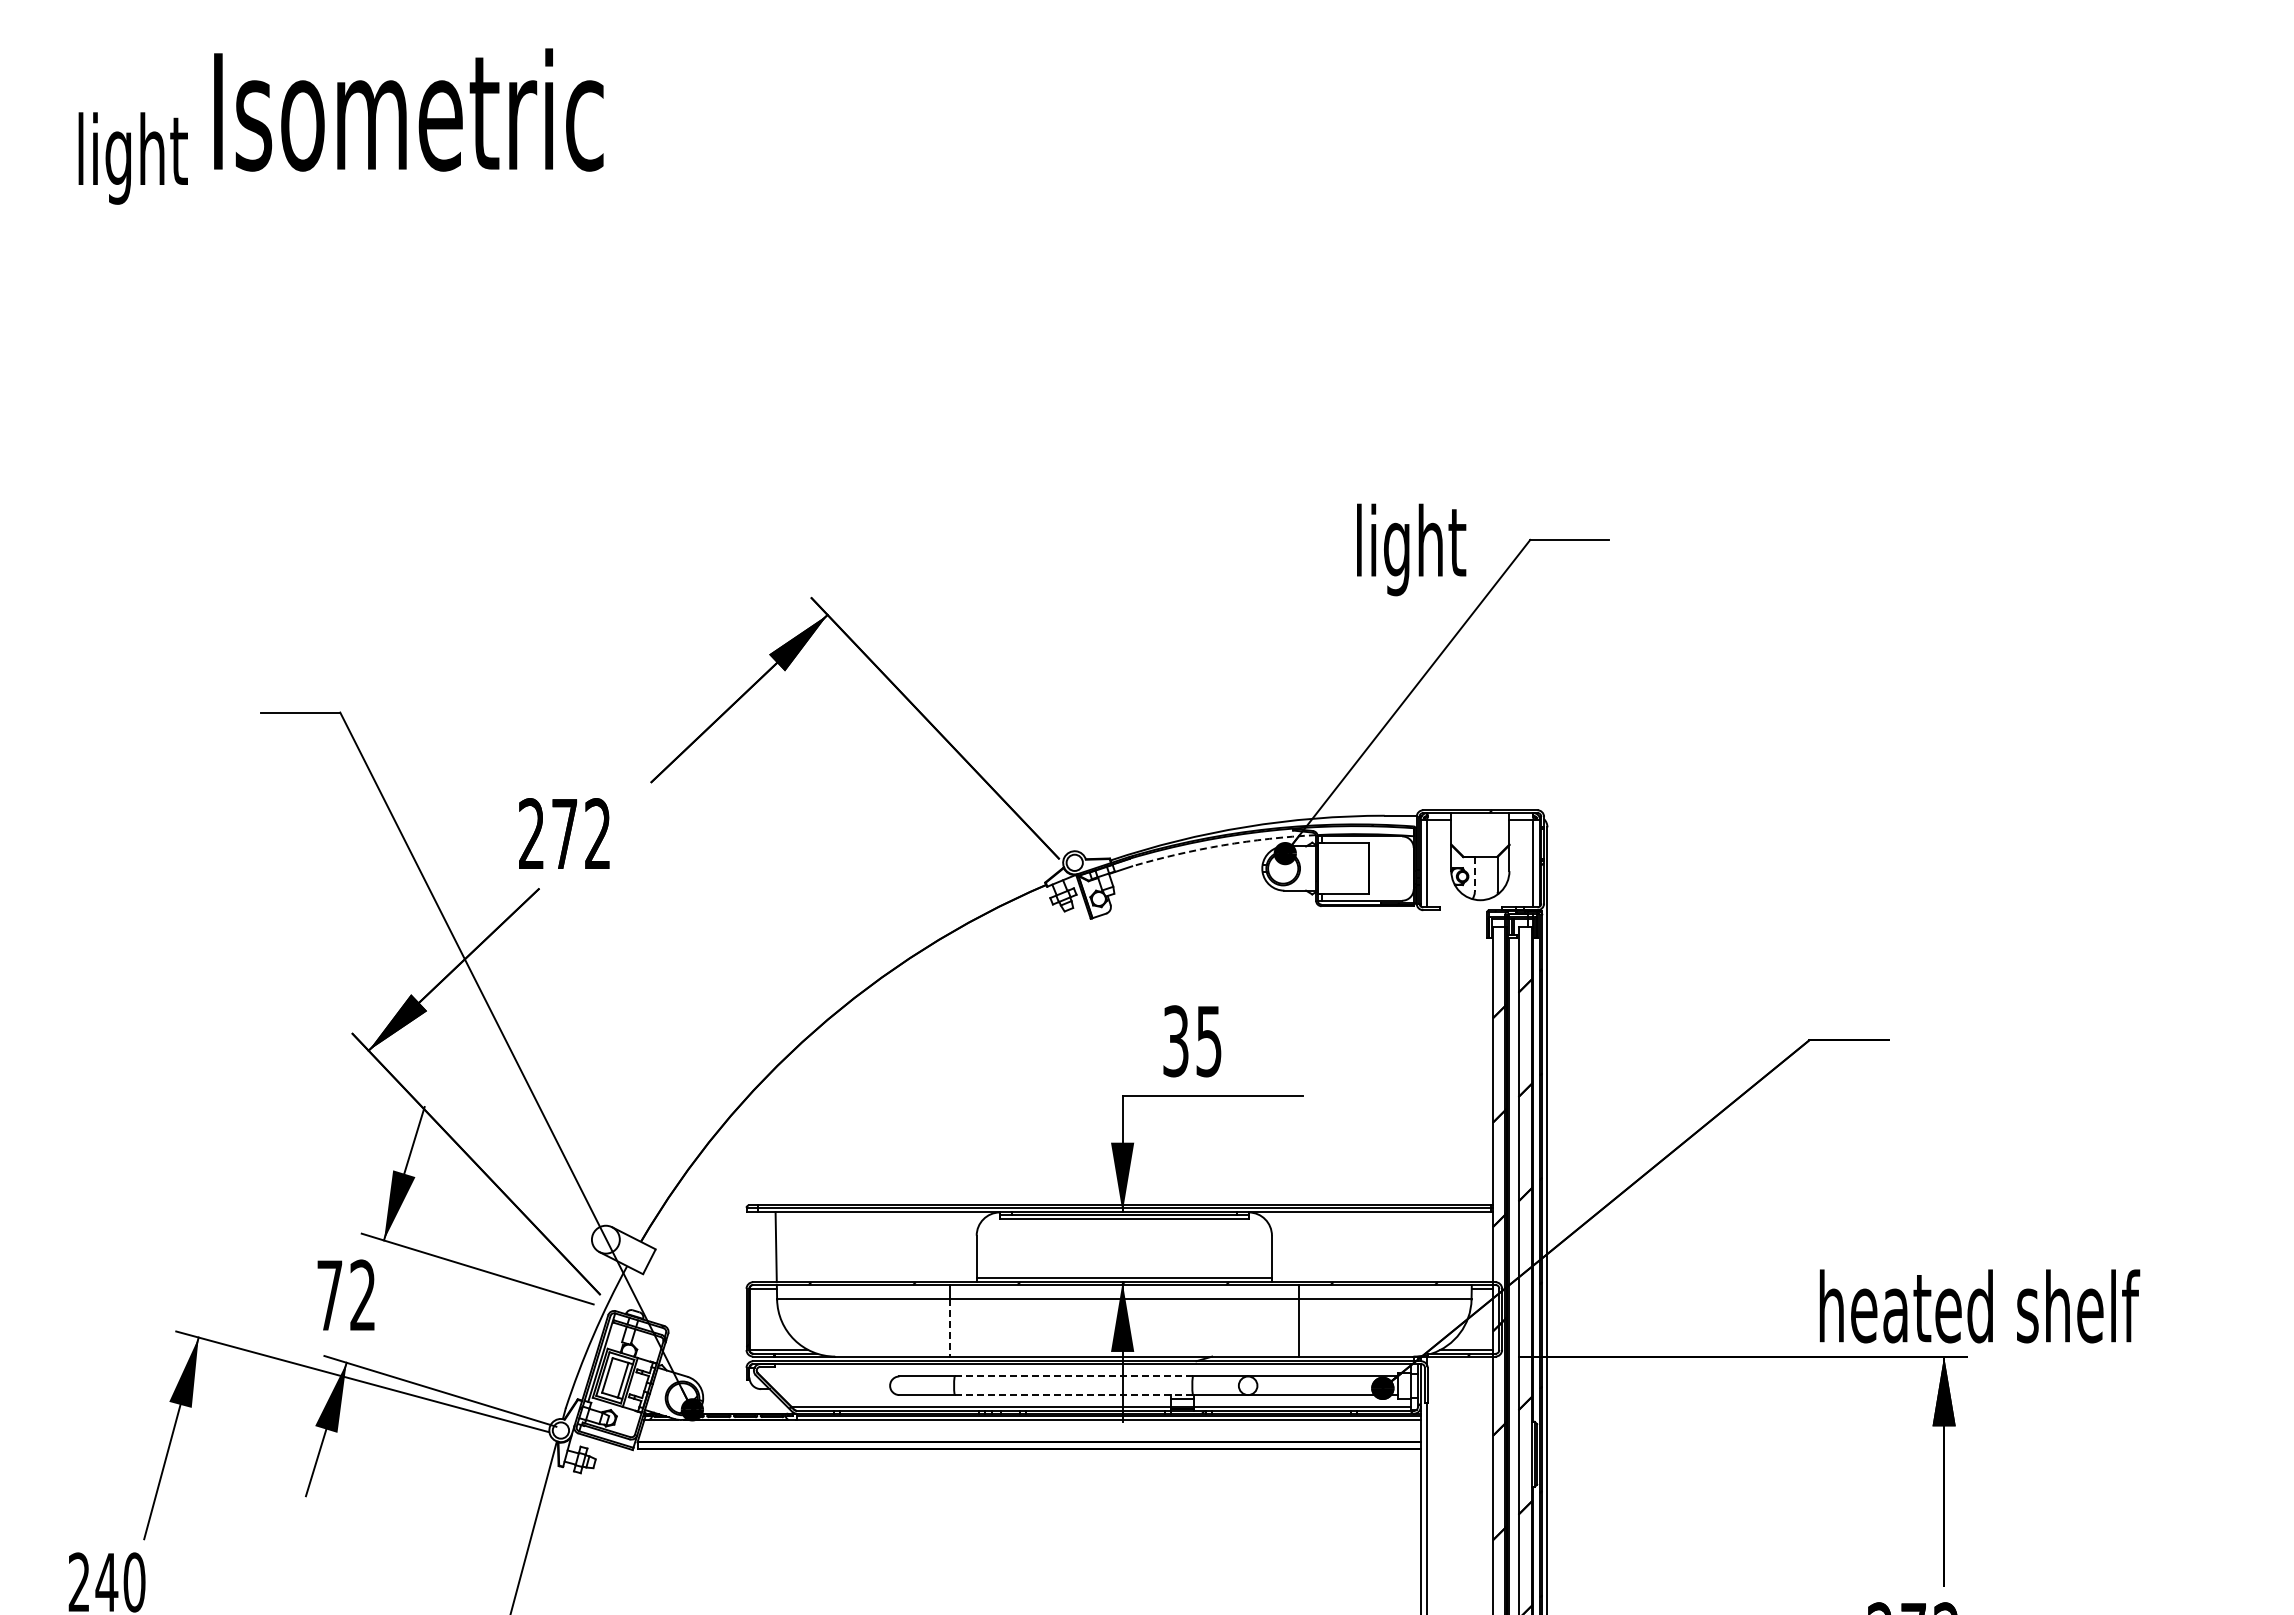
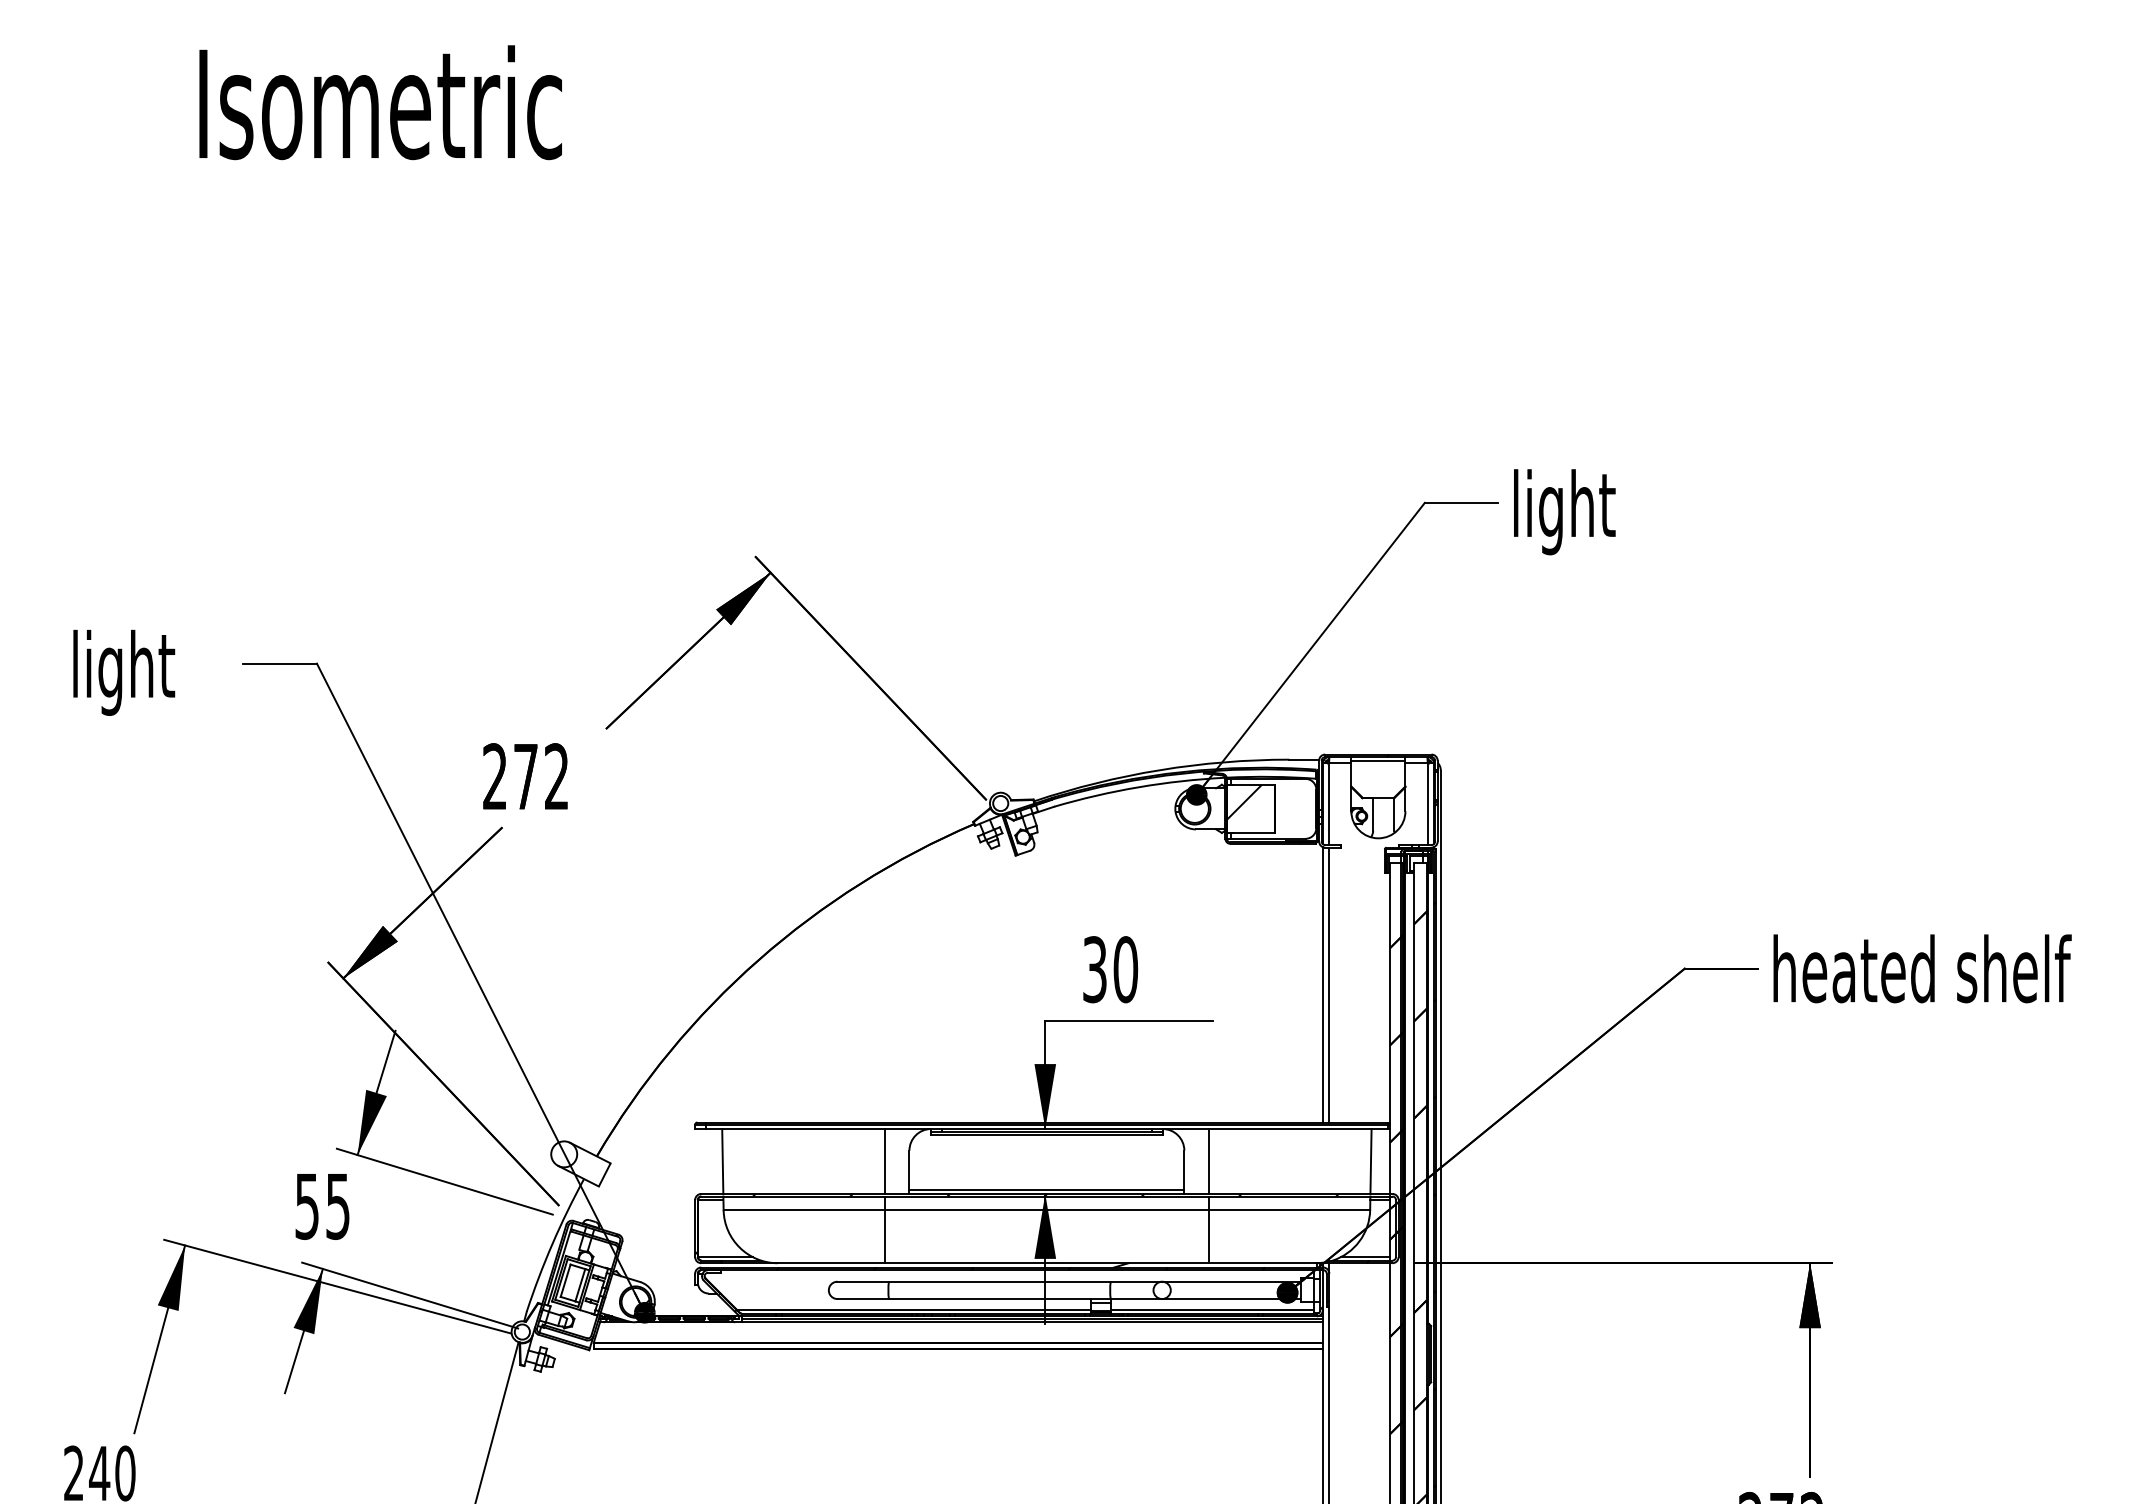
text: (132, 158) -> (123, 672), moved
text: (1411, 549) -> (1564, 511), moved
line: (1480, 816) -> (1378, 760), added
arc: (1223, 845) -> (1139, 787), dashed -> solid
hatch: (1336, 861) -> (1244, 802), added
line: (1474, 875) -> (1372, 815), dashed -> solid
text: (1209, 1041) -> (1126, 969), 35 -> 30
line: (1420, 1057) -> (1322, 984), added
line: (1427, 1057) -> (1329, 984), added
line: (949, 1247) -> (884, 1161), added
line: (1298, 1247) -> (1209, 1161), added
line: (1472, 1247) -> (1371, 1161), added
text: (346, 1295) -> (322, 1206), 72 -> 55
text: (1979, 1306) -> (1922, 968), moved
line: (949, 1328) -> (884, 1237), dashed -> solid
line: (1073, 1376) -> (999, 1281), dashed -> solid
hatch: (1130, 1380) -> (1052, 1285), added
line: (1074, 1395) -> (1000, 1299), dashed -> solid

